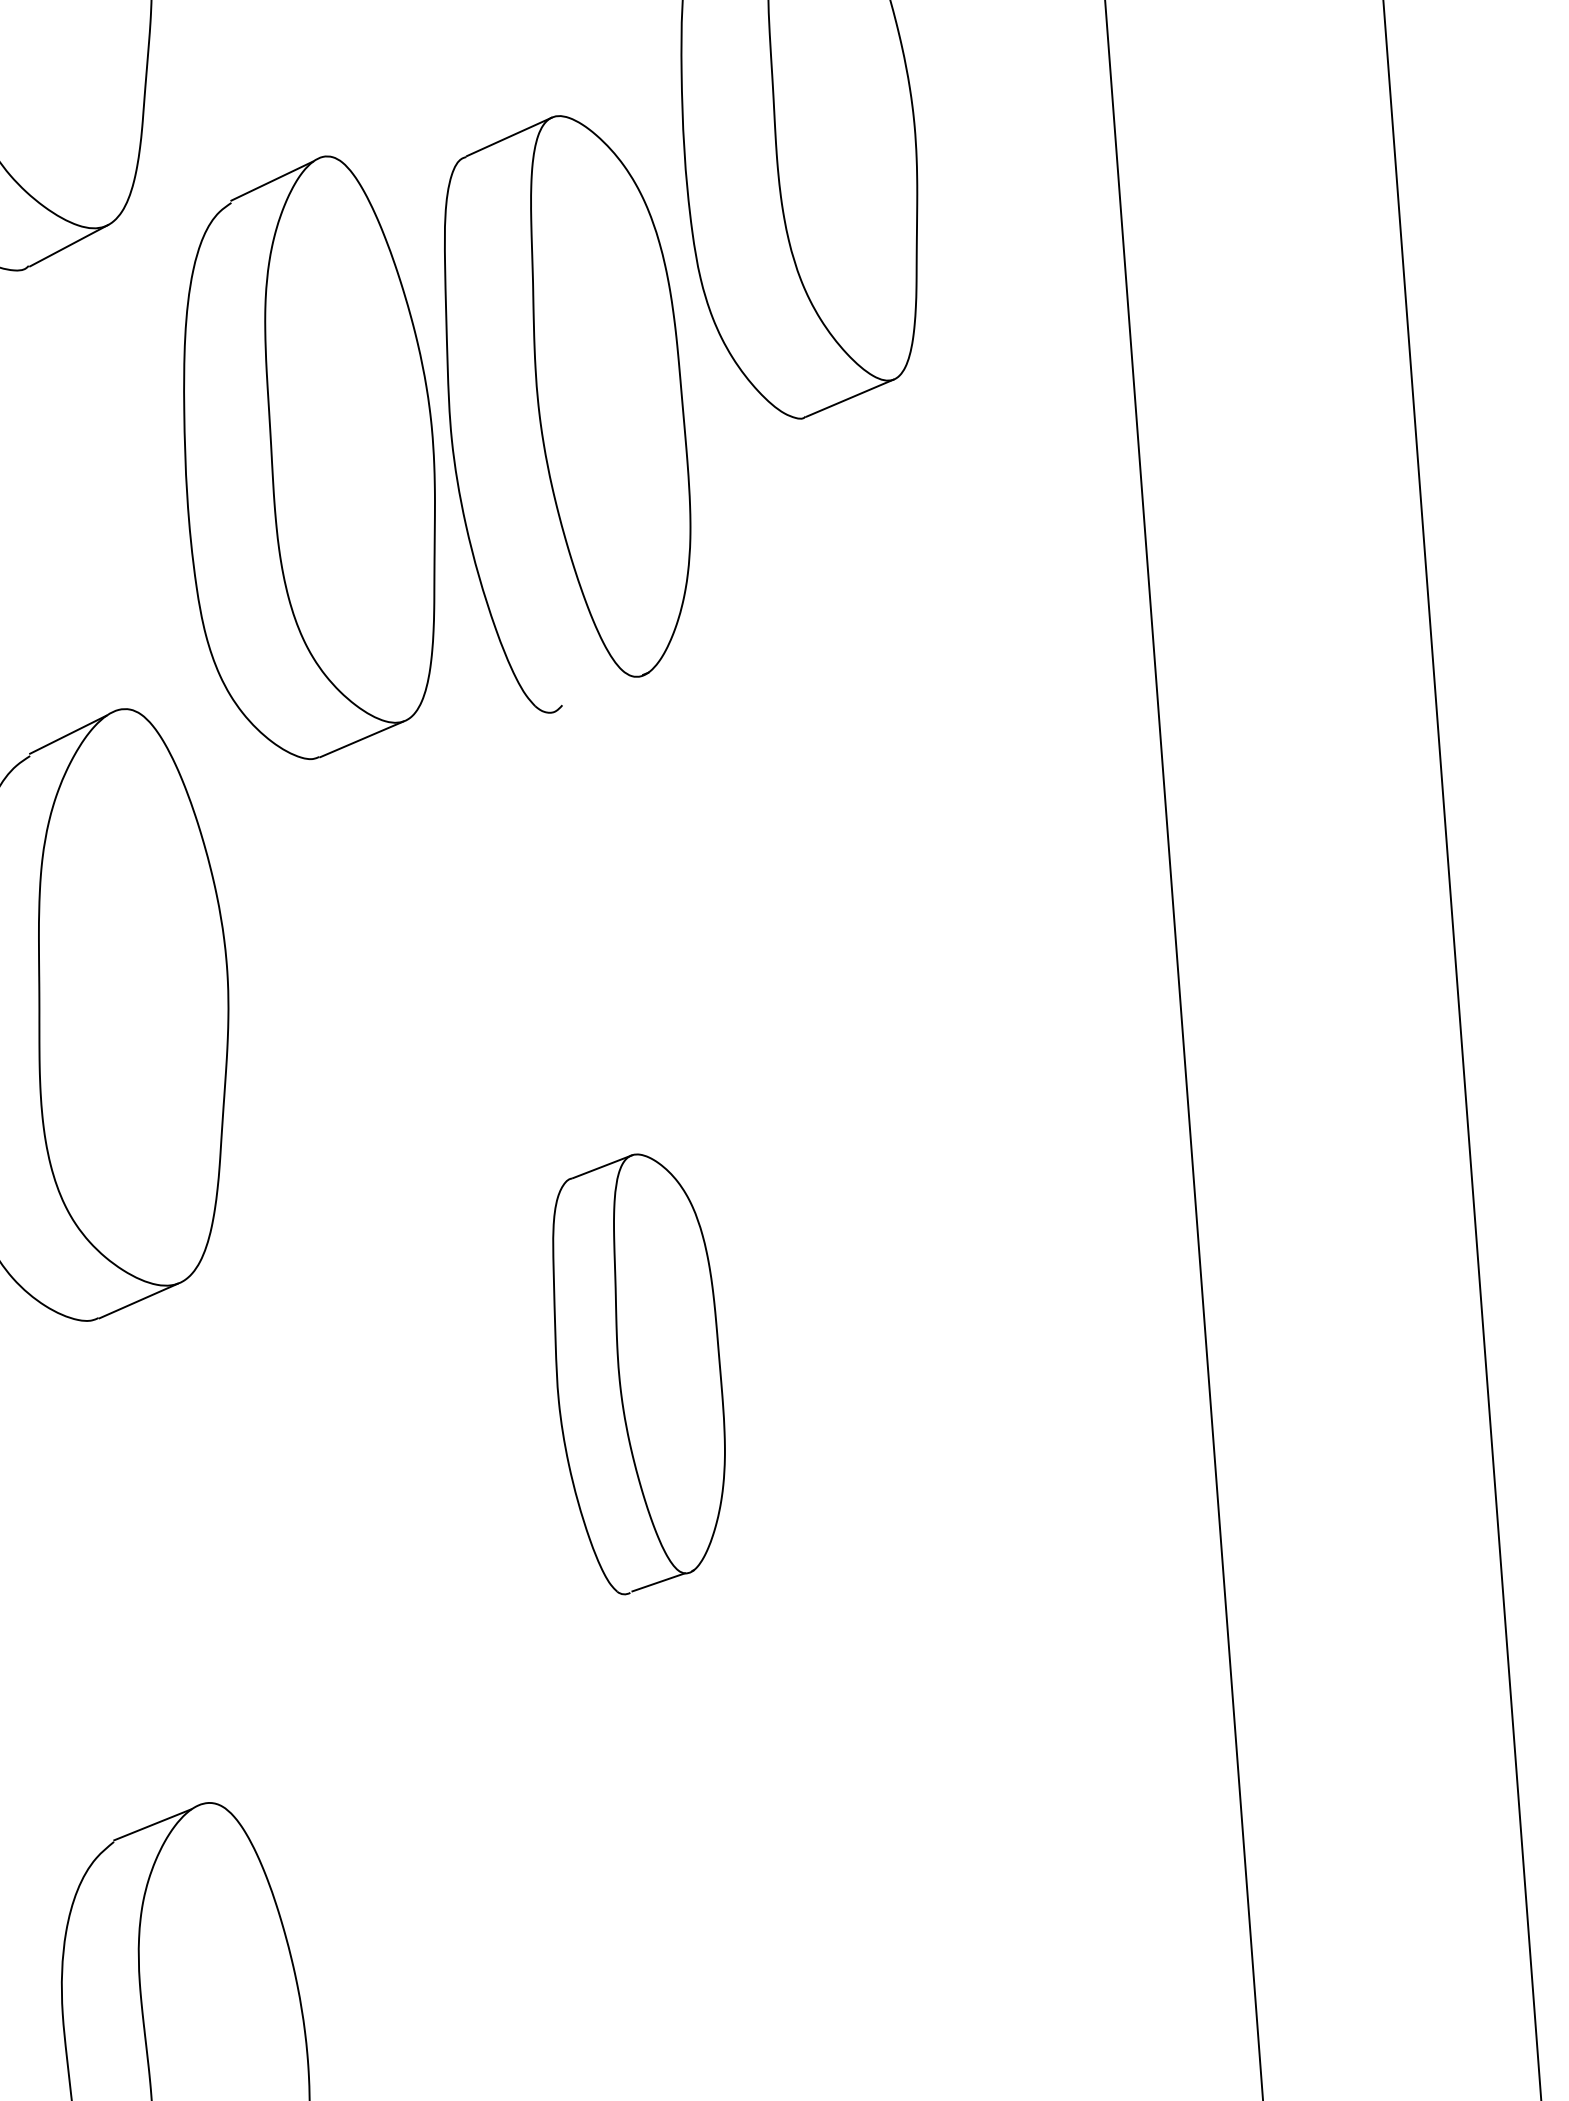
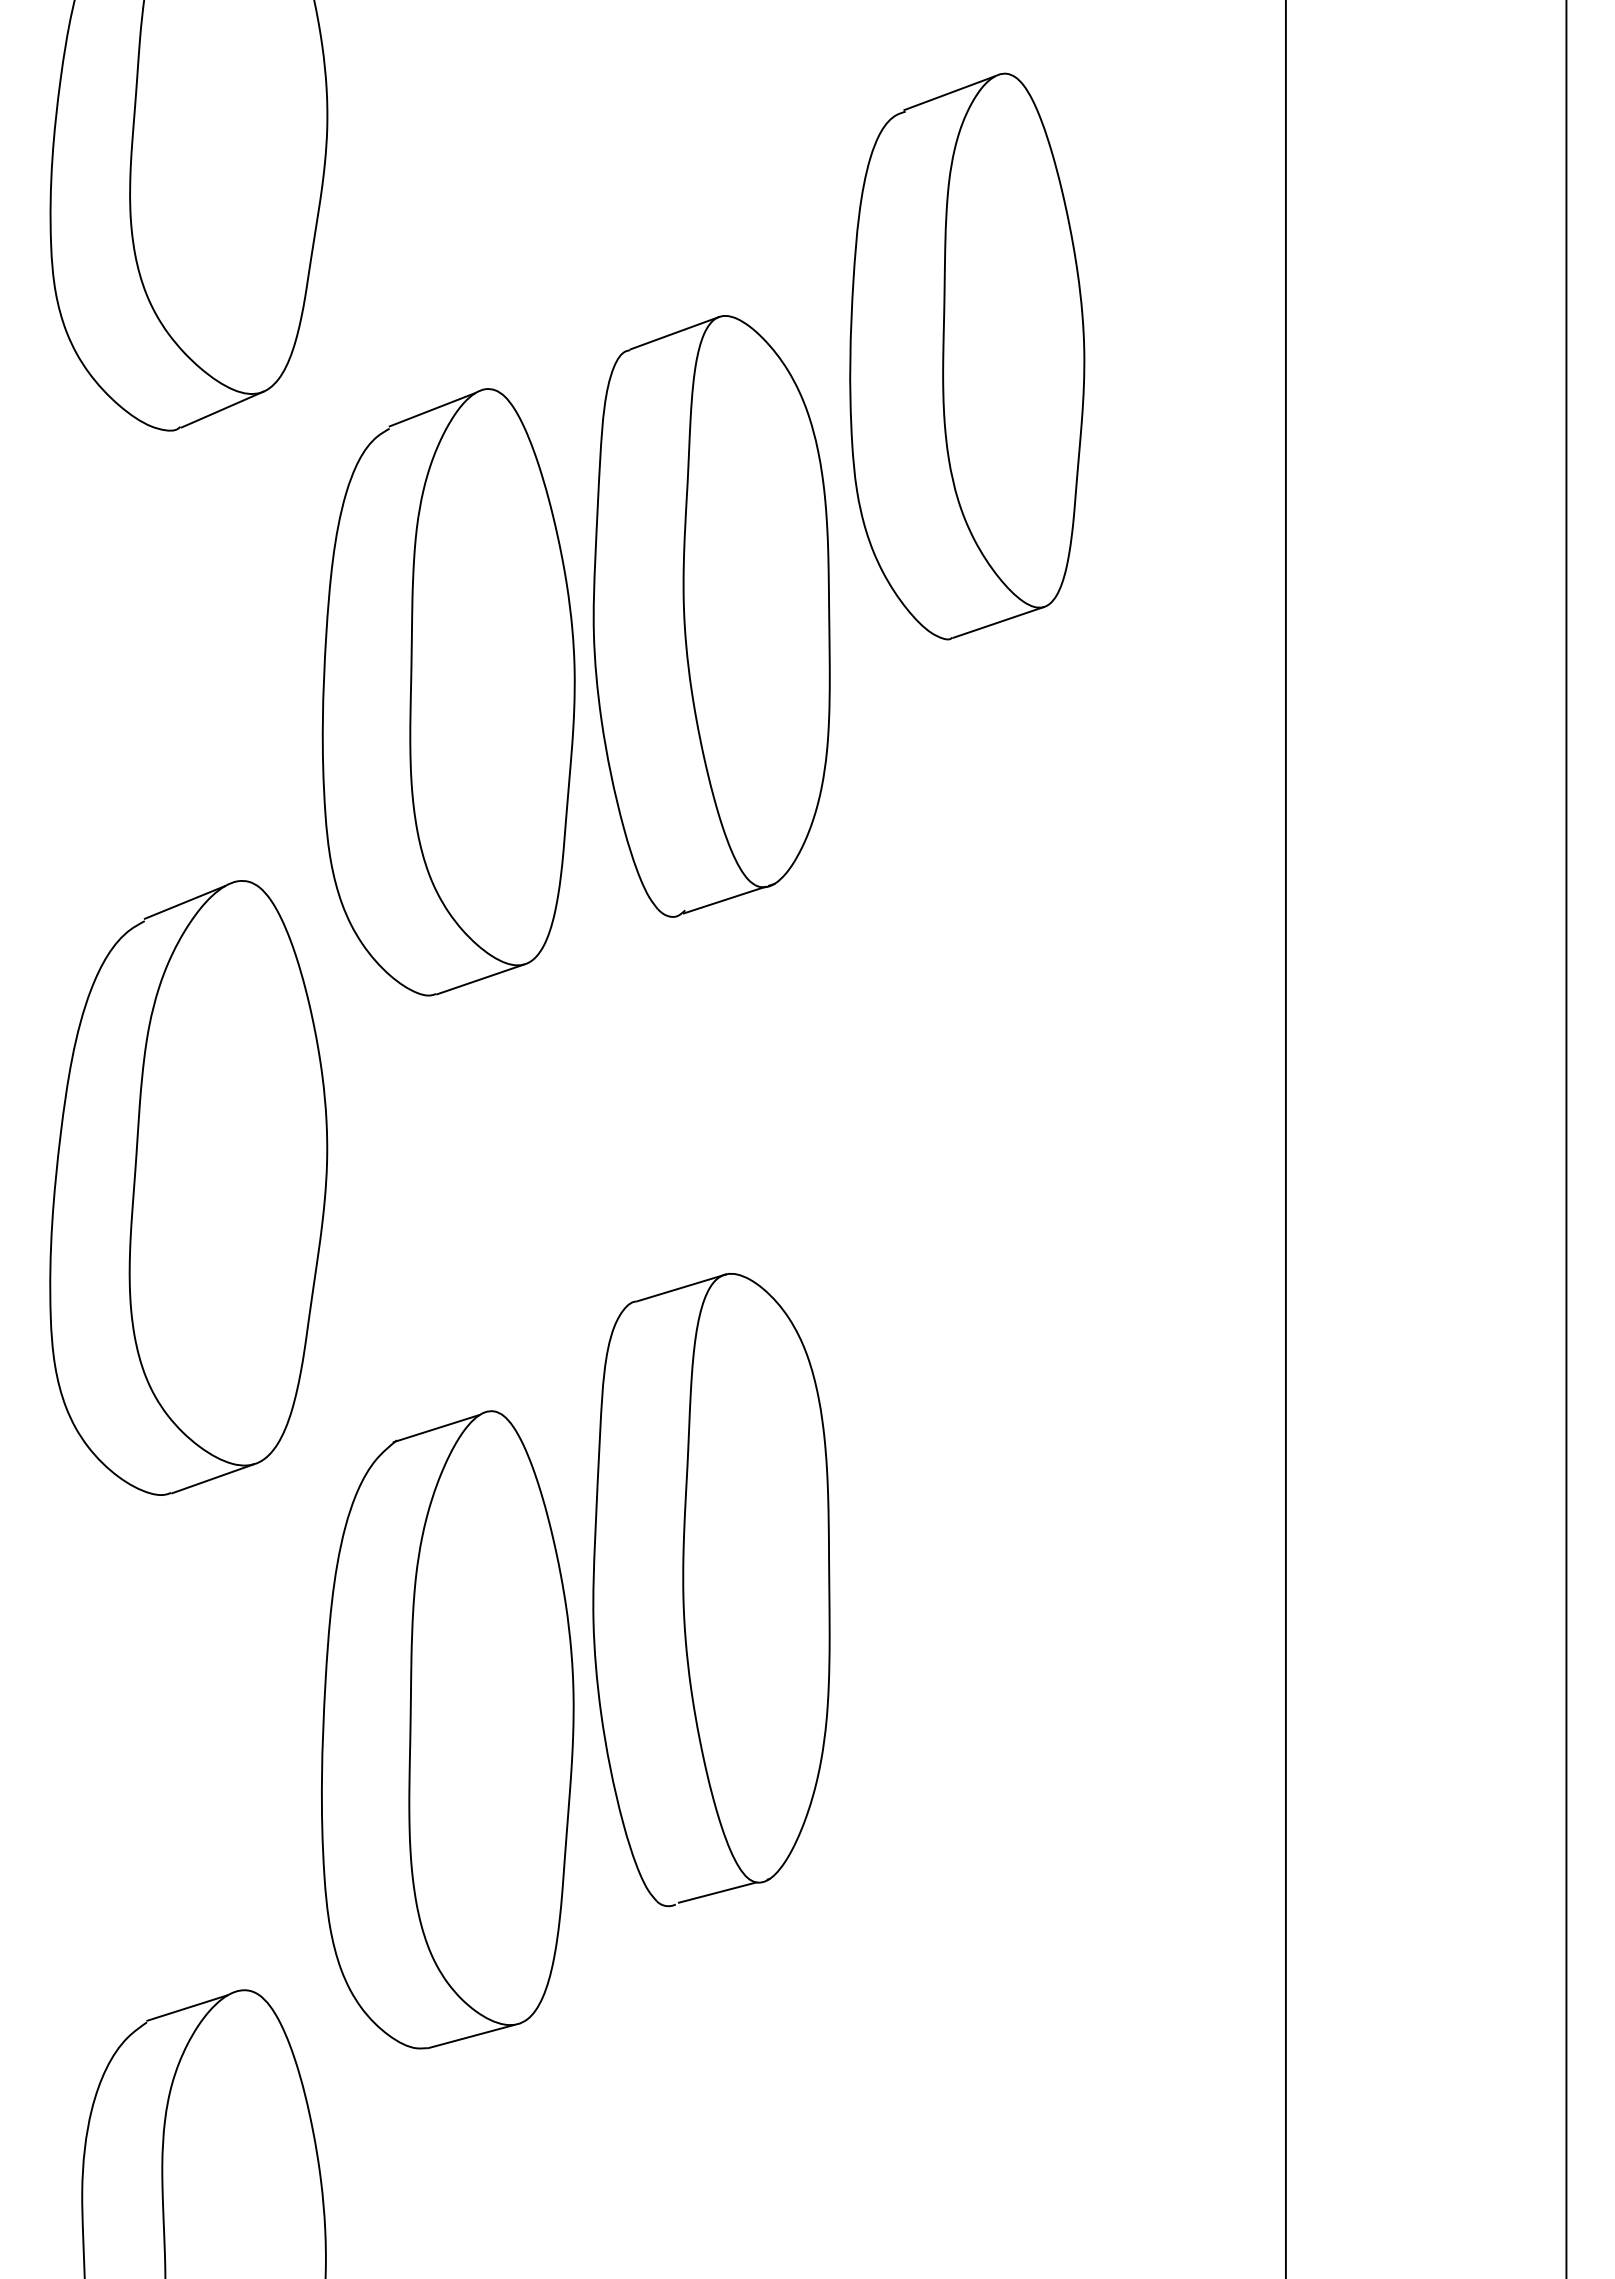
part: (309, 458) -> (448, 692), moved
line: (600, 691) -> (724, 899), added
part: (638, 1374) -> (711, 1590), size x1.43
part: (388, 1530) -> (447, 1729), added

